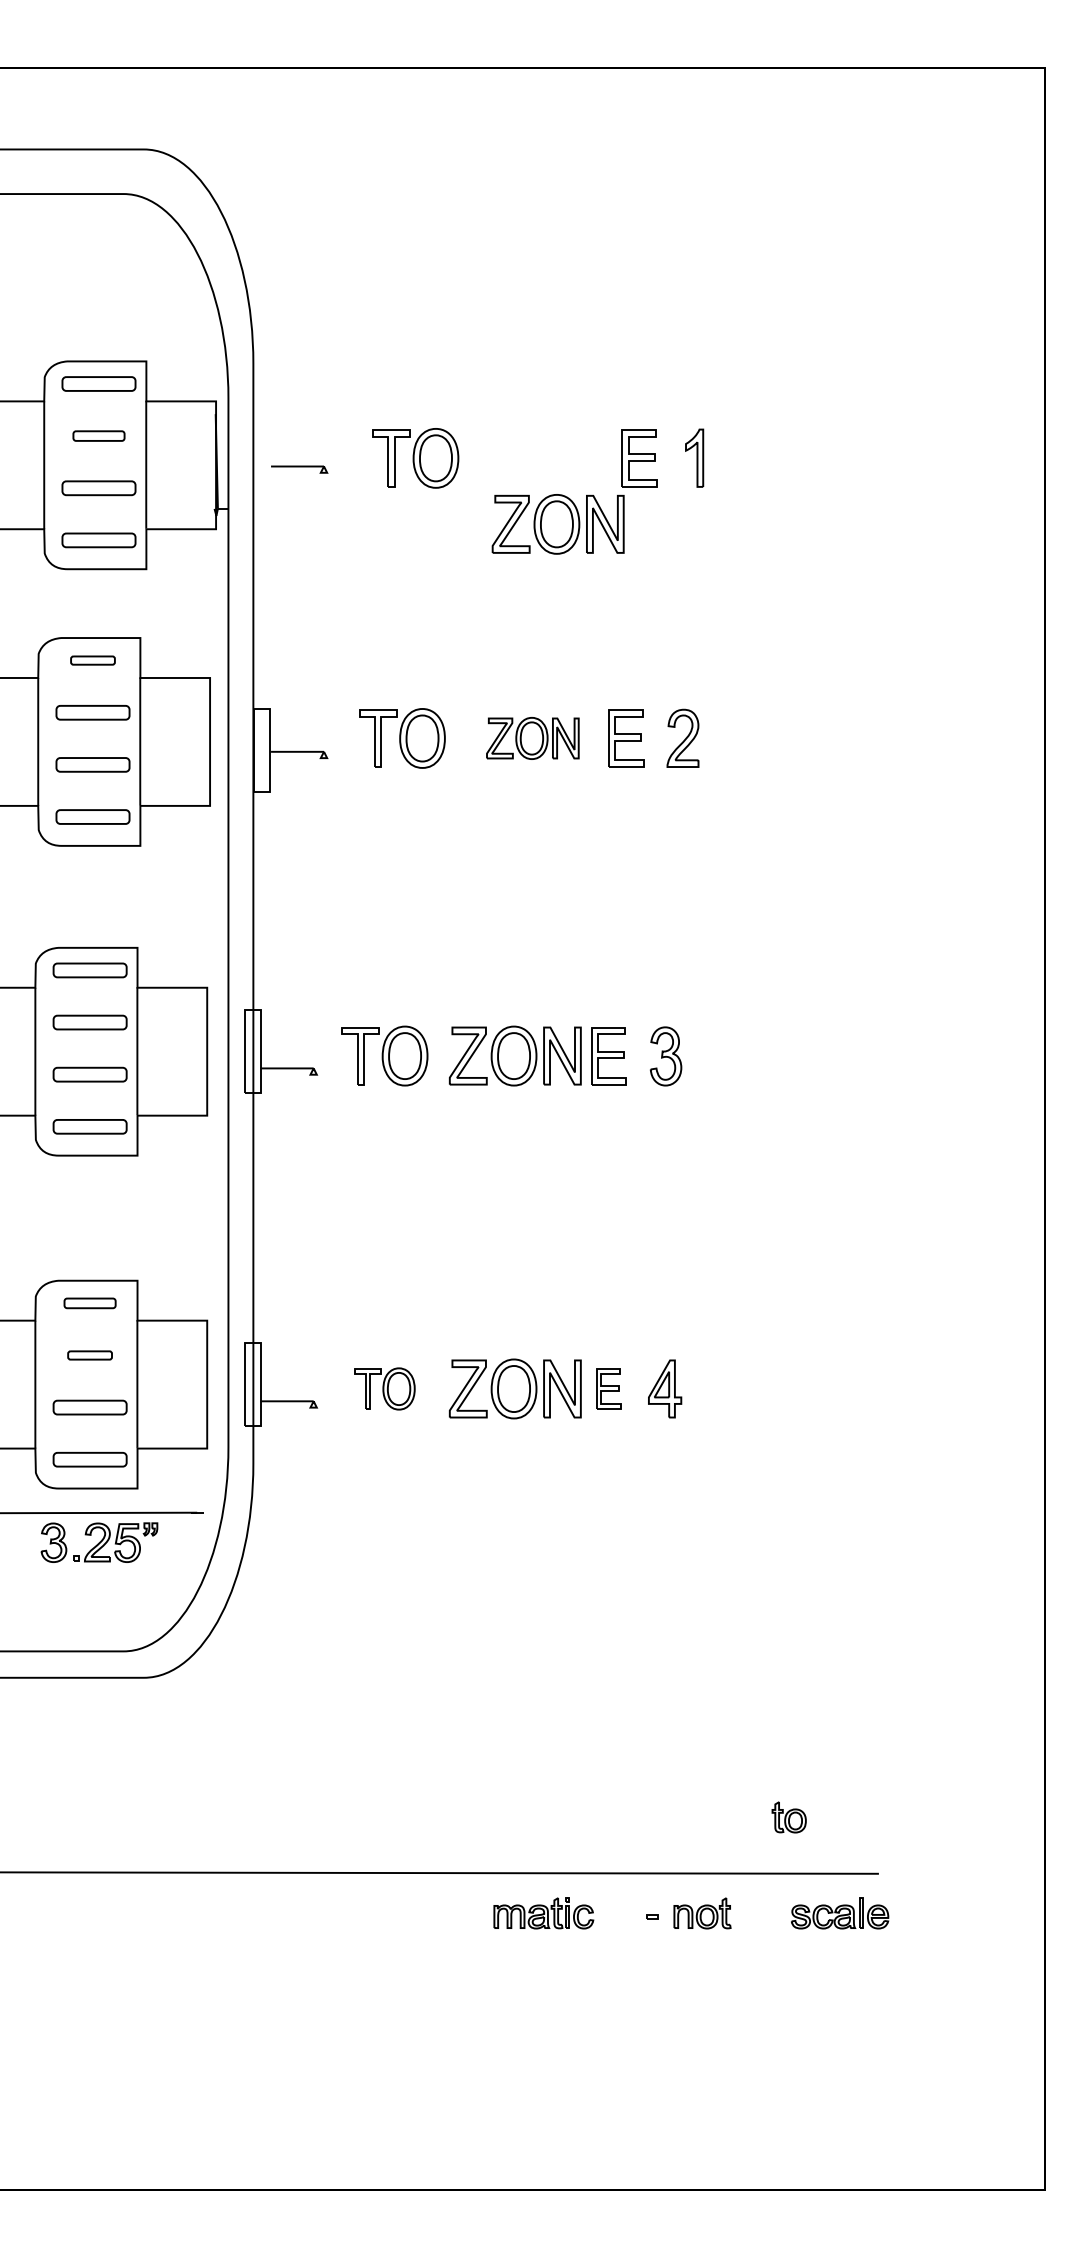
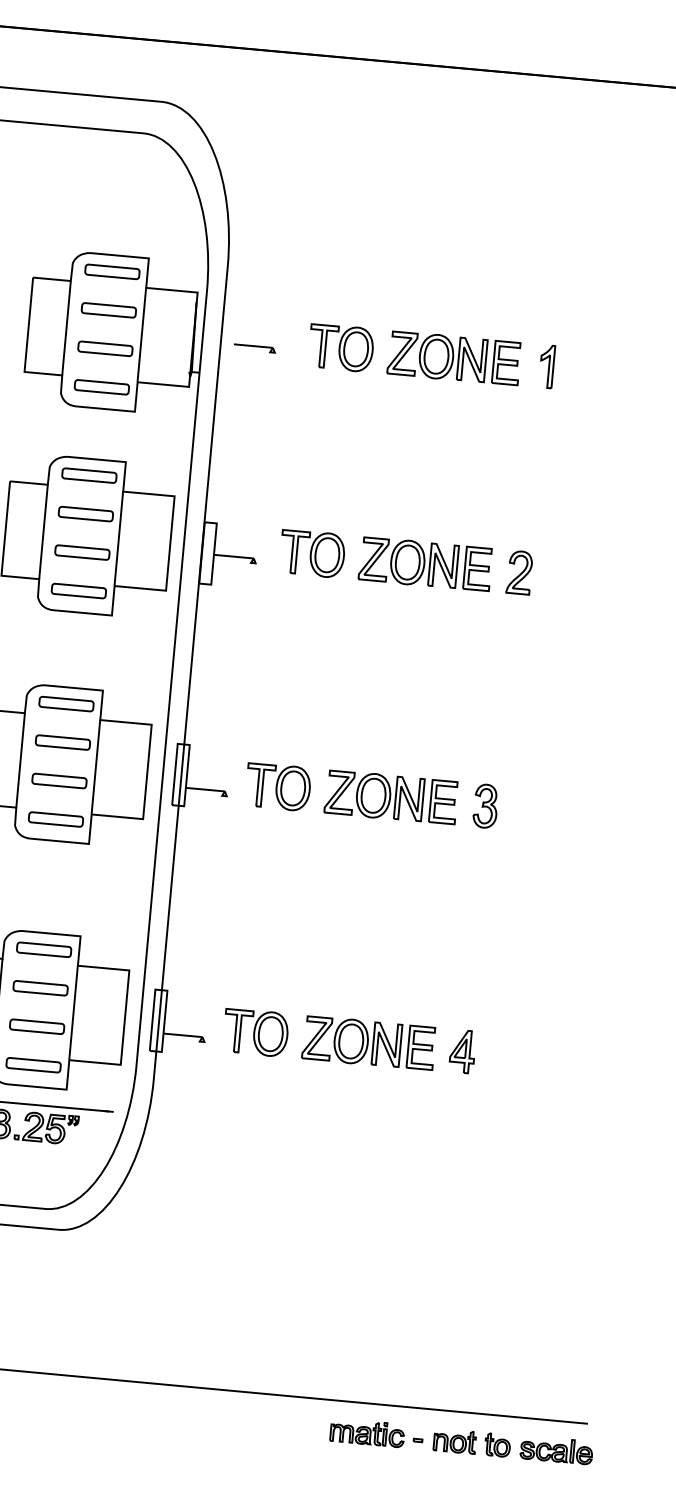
part: (98, 435) -> (108, 309), size x1.43
part: (557, 524) -> (436, 356), moved
part: (92, 660) -> (89, 475), size x1.67
part: (532, 738) -> (408, 562), size x1.43
part: (89, 1303) -> (43, 949), size x1.43
part: (89, 1355) -> (40, 988), size x1.67
part: (384, 1388) -> (255, 1032), size x1.43
part: (608, 1388) -> (420, 1047), size x1.43
part: (788, 1817) -> (497, 1445), moved
part: (543, 1913) -> (367, 1433), moved

